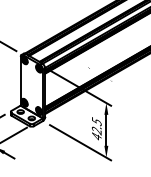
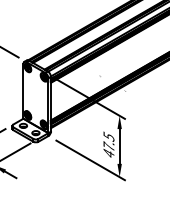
text: (96, 130) -> (108, 146), 42.5 -> 47.5

